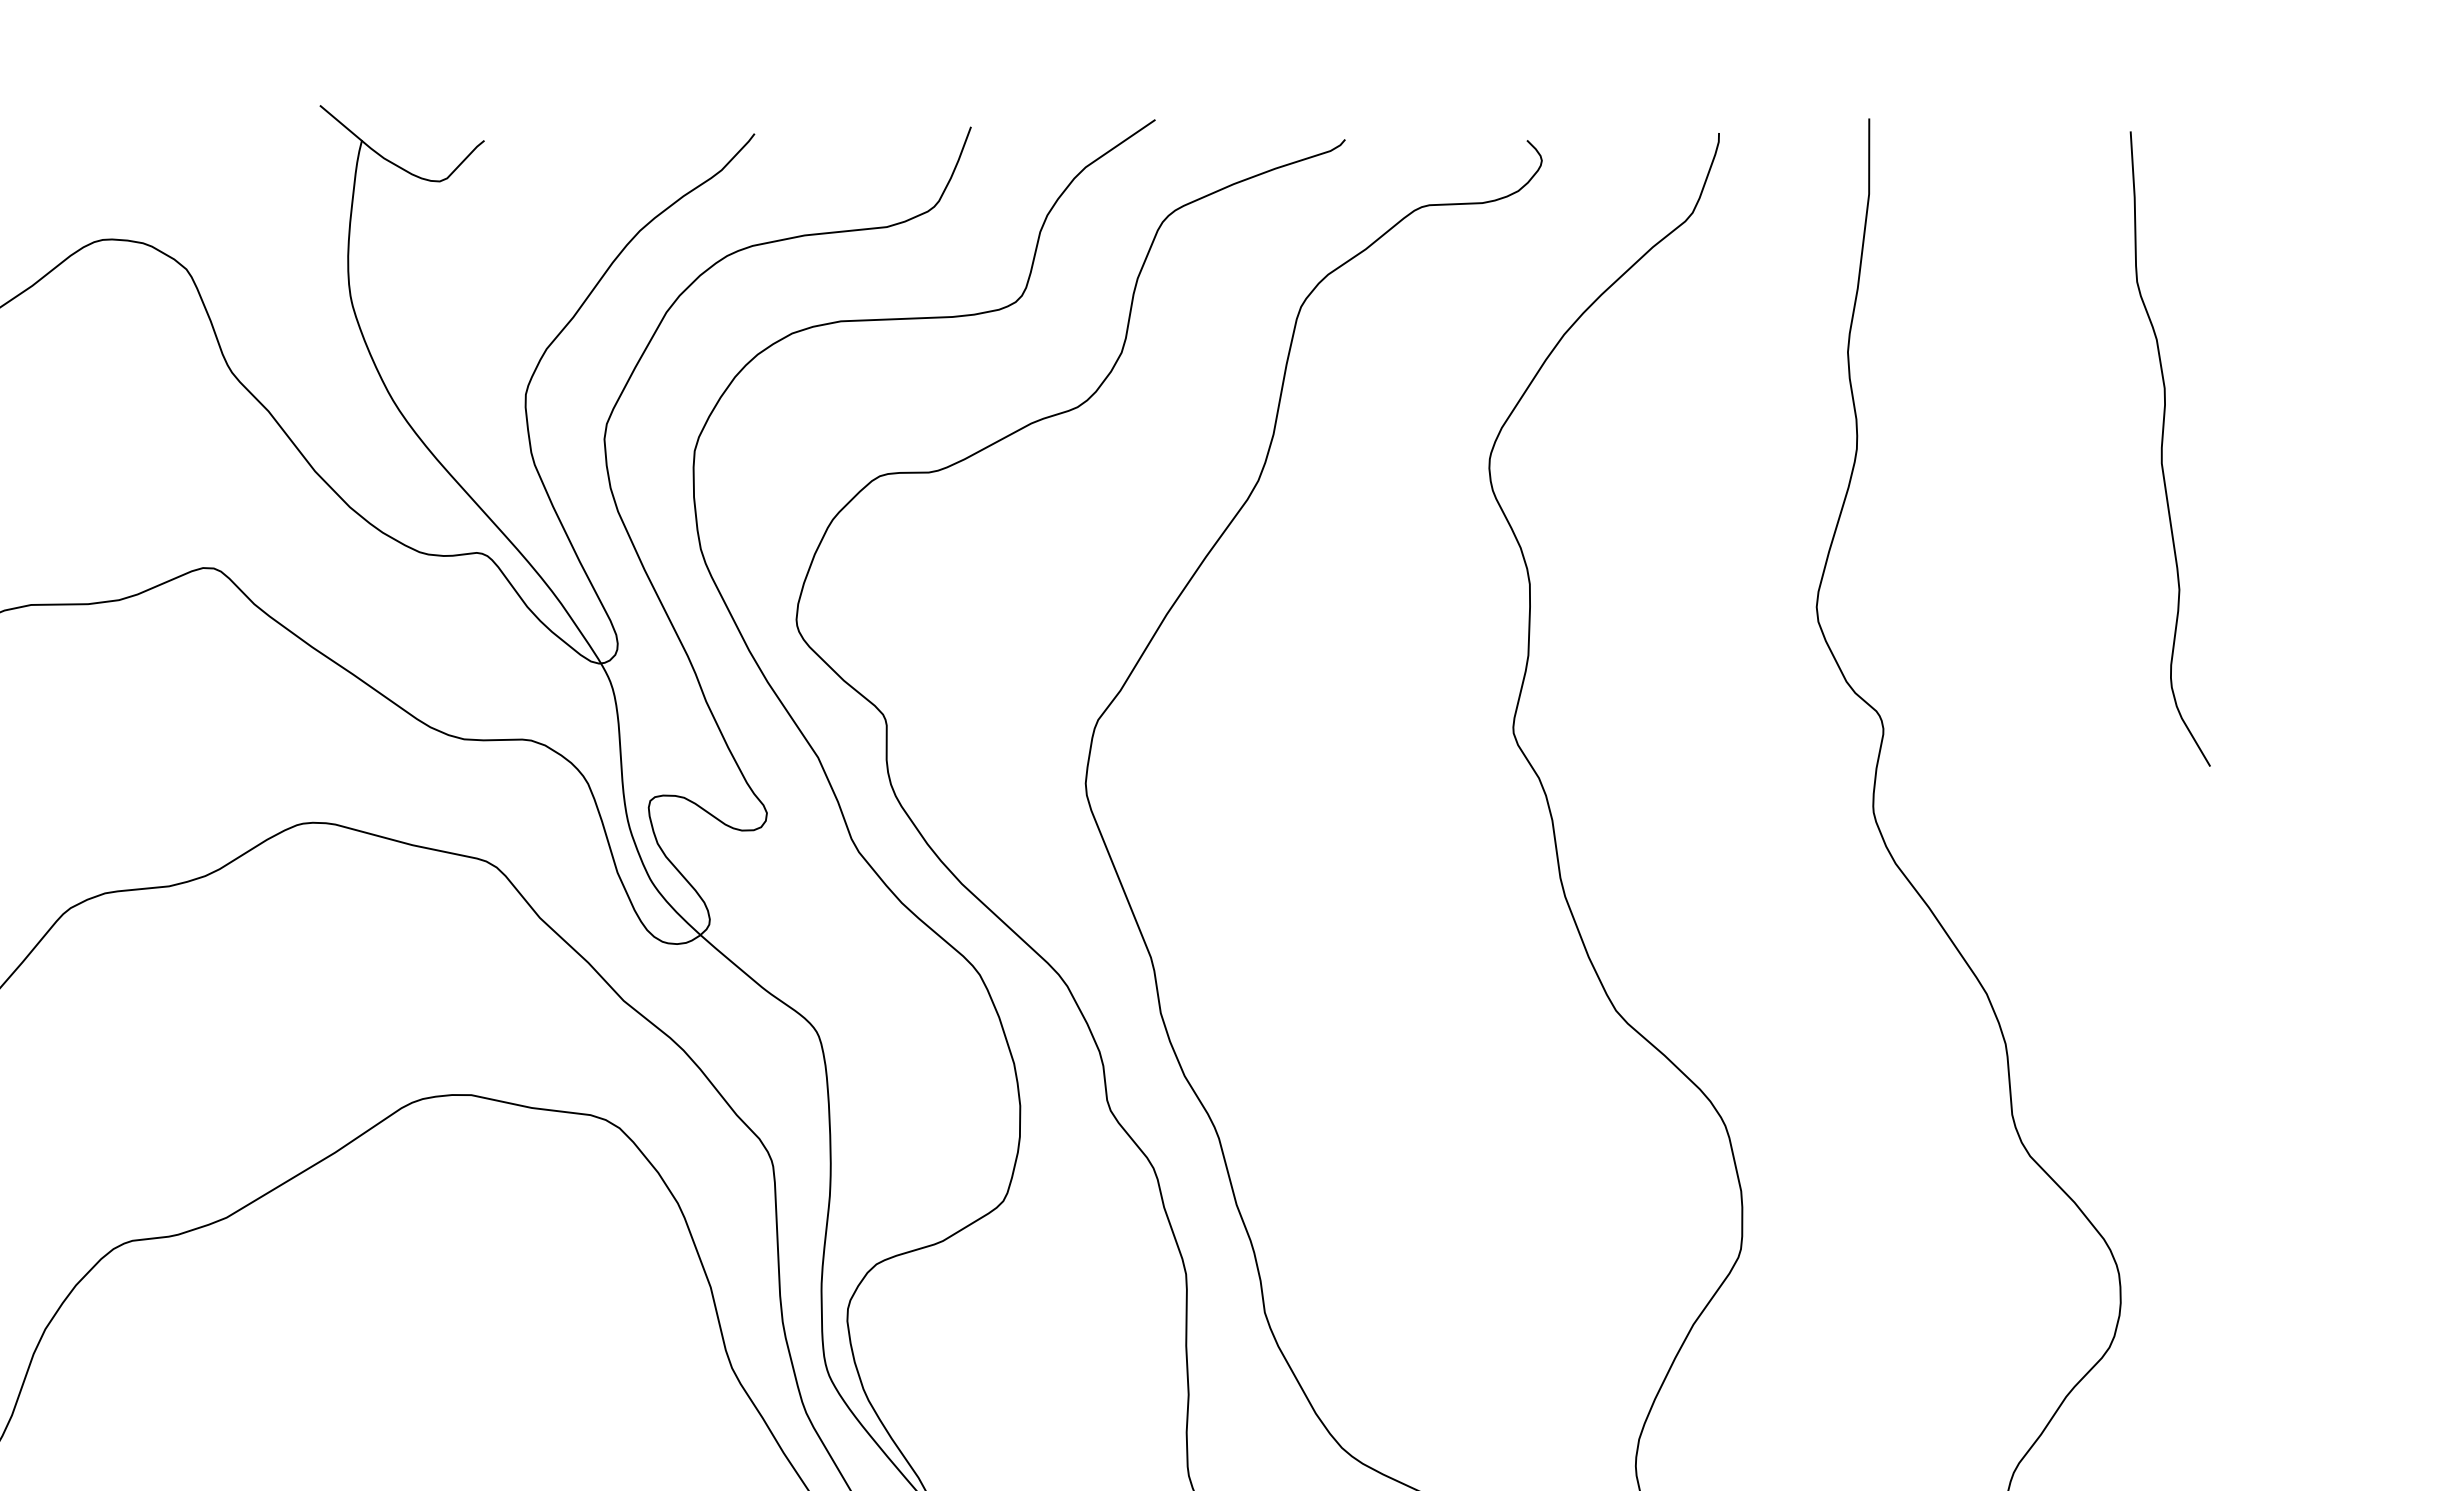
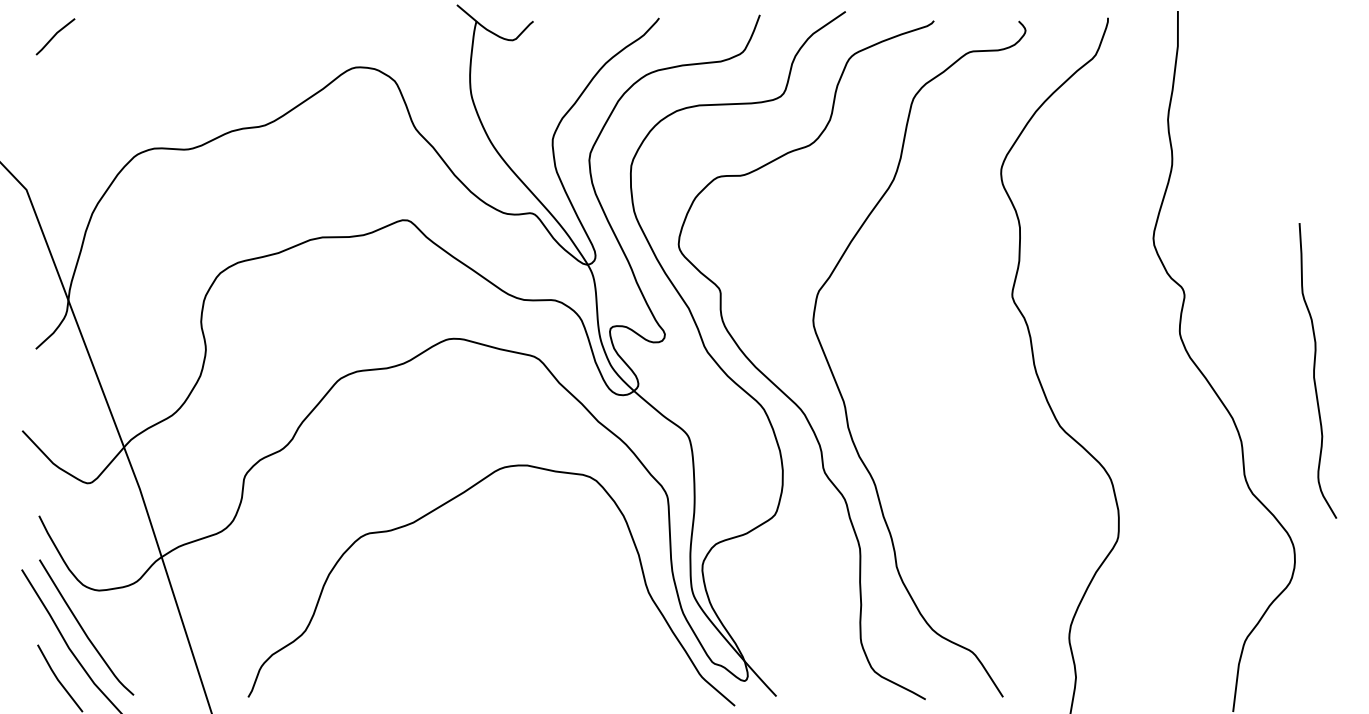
curve: (2164, 443) -> (1315, 368), moved

